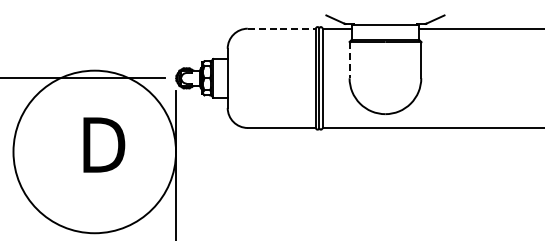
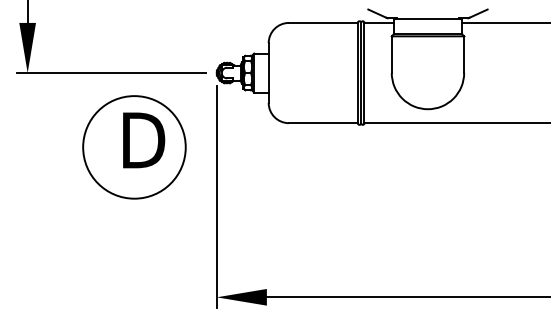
line: (281, 28) -> (323, 22), dashed -> solid
line: (349, 60) -> (391, 55), dashed -> solid
circle: (94, 152) -> (134, 147), size x0.62

